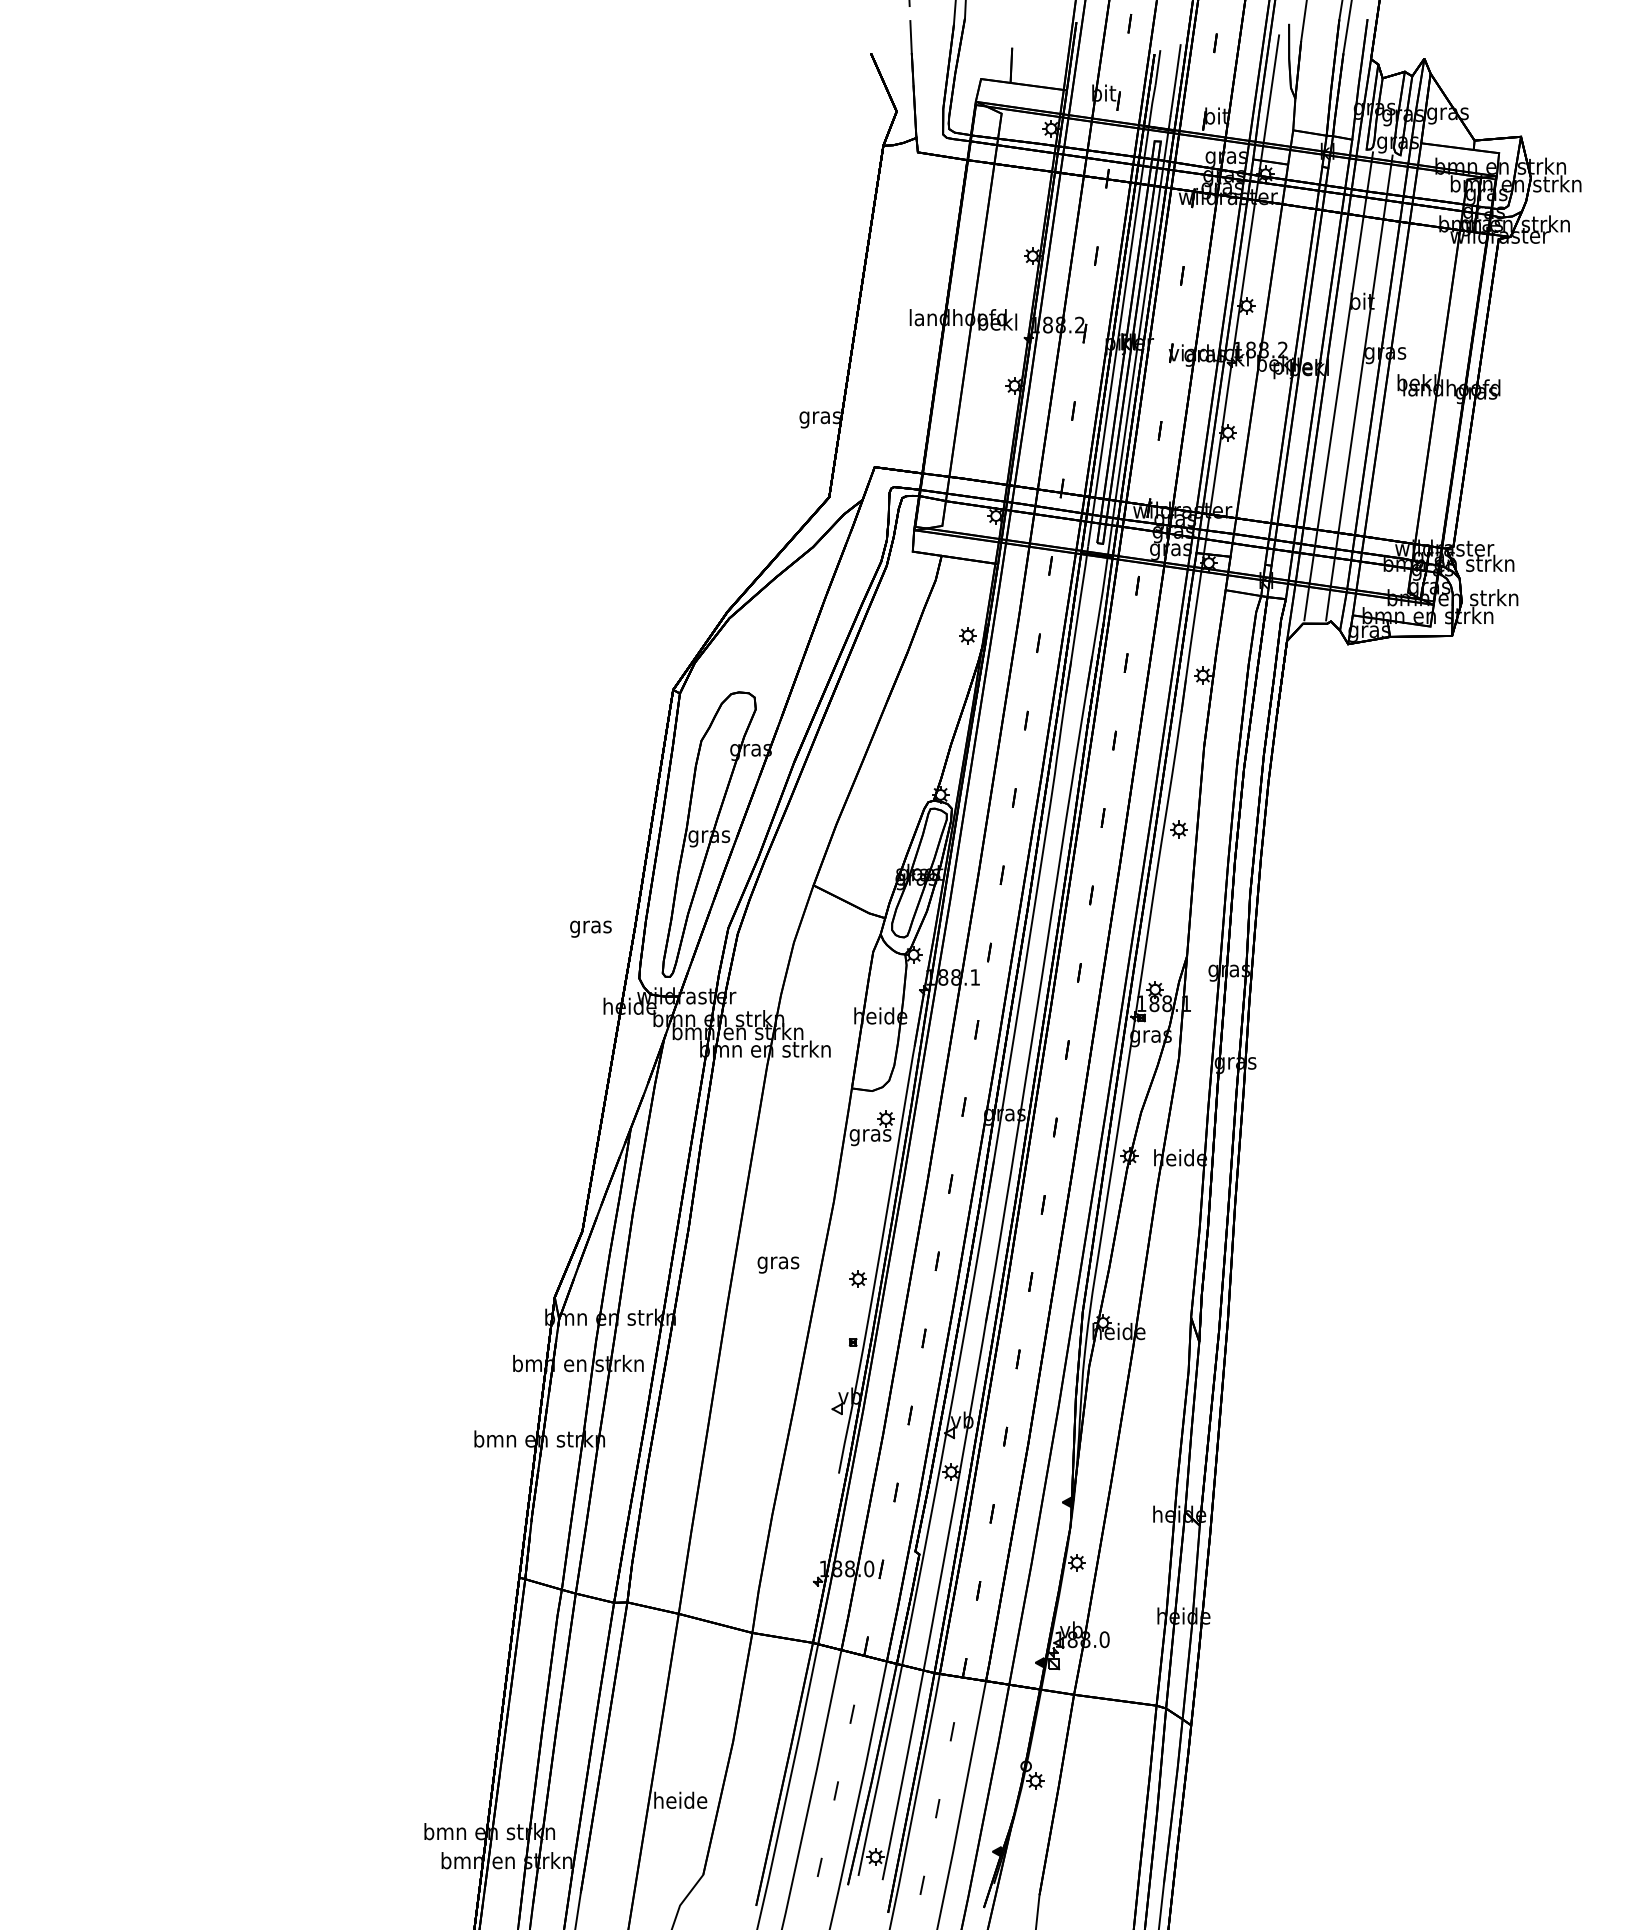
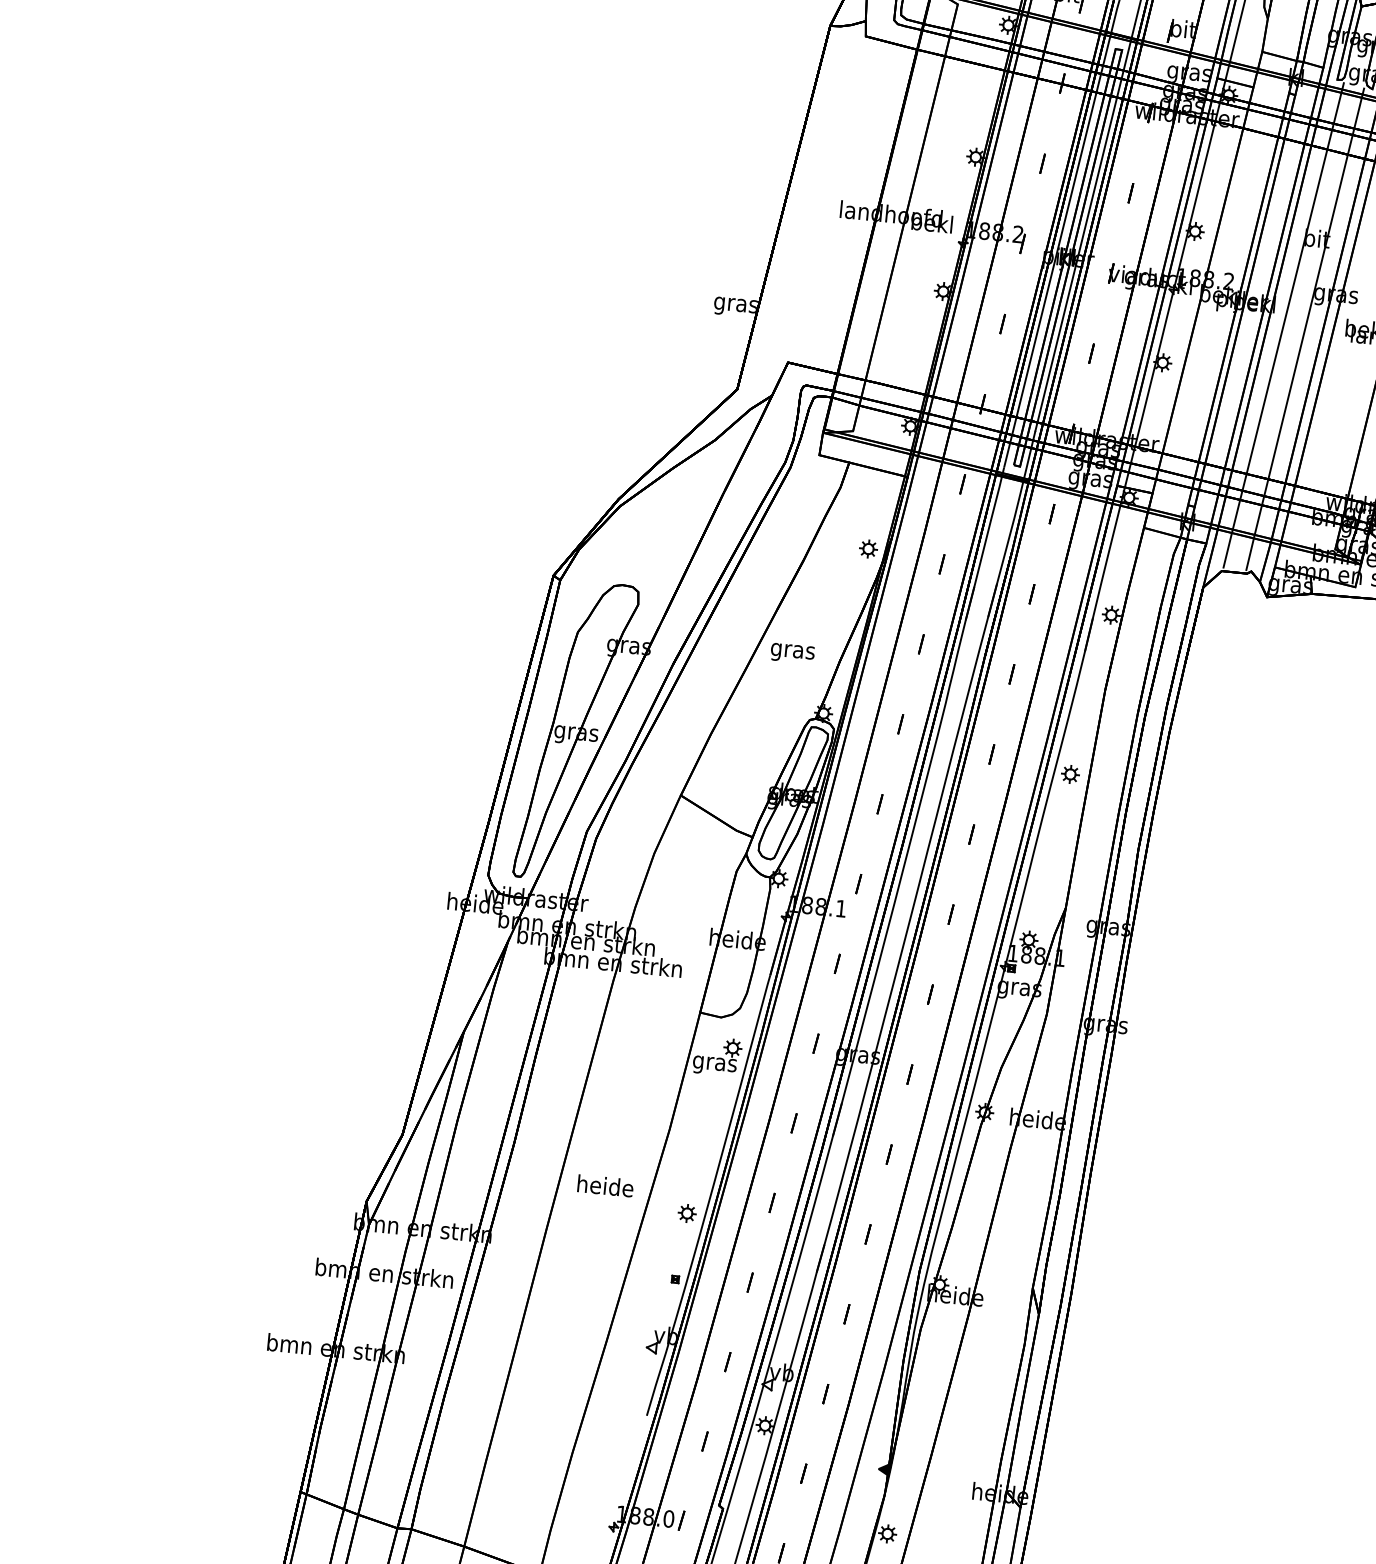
text: (590, 928) -> (792, 652), moved
text: (778, 1262) -> (605, 1187), gras -> heide

